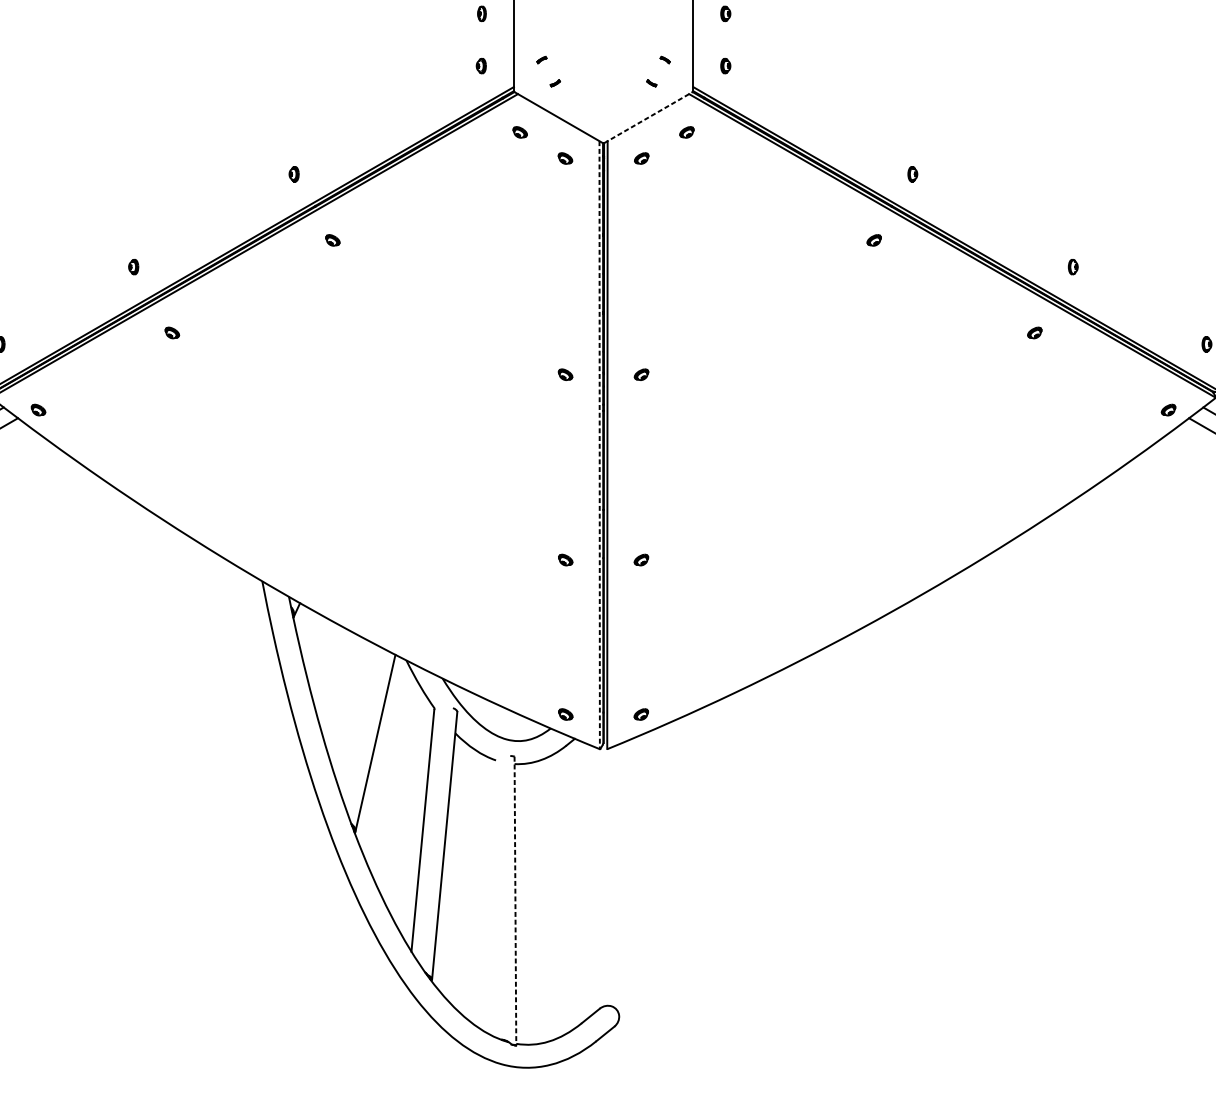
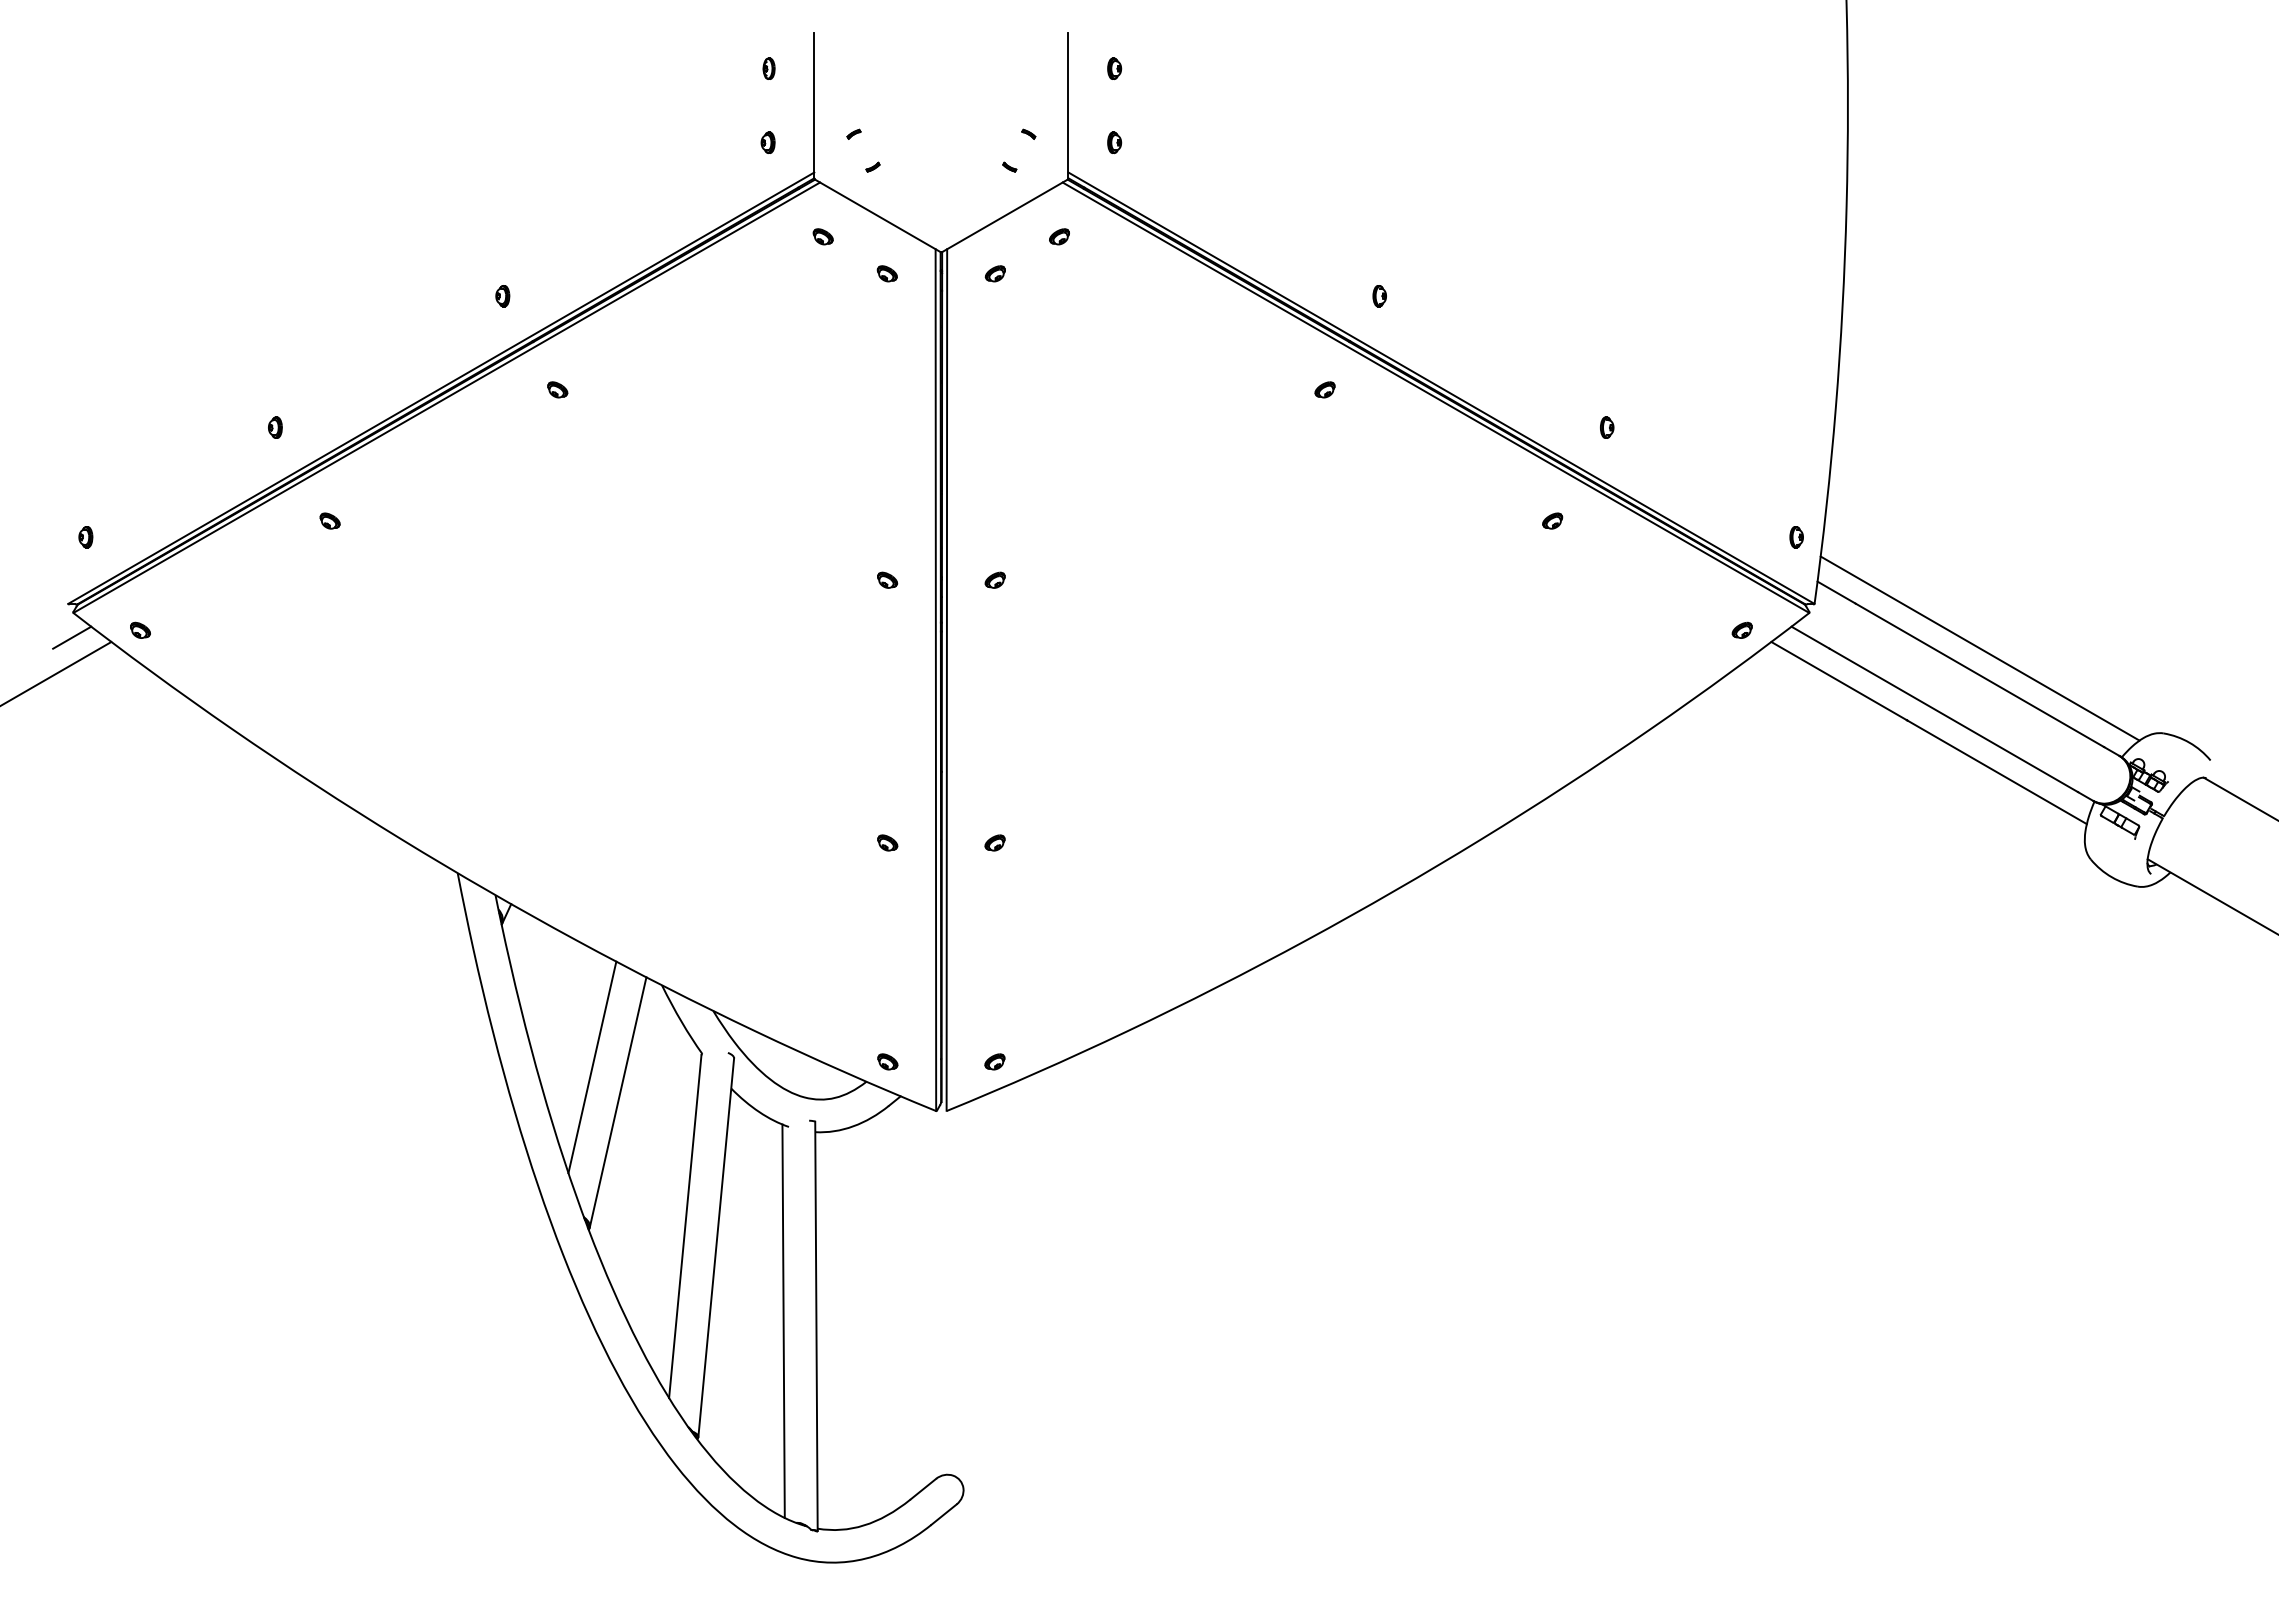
line: (648, 117) -> (1005, 215), dashed -> solid
line: (599, 444) -> (935, 679), dashed -> solid
line: (357, 718) -> (592, 1067), added
line: (492, 897) -> (783, 1321), added
line: (515, 901) -> (816, 1326), dashed -> solid

